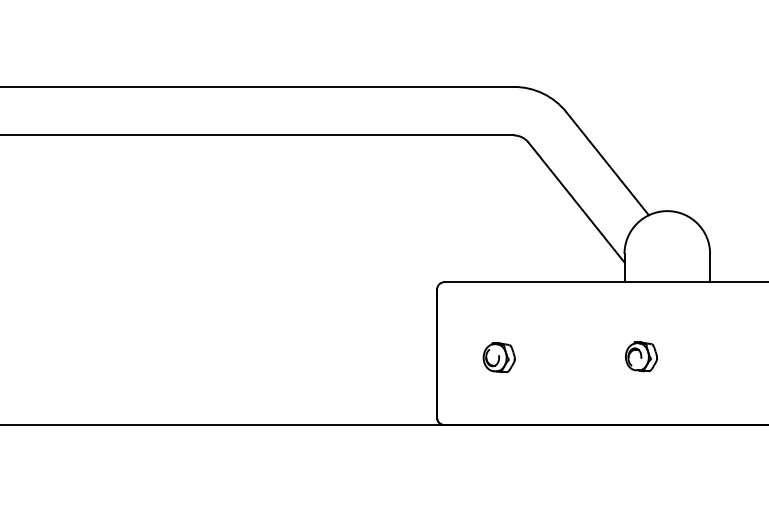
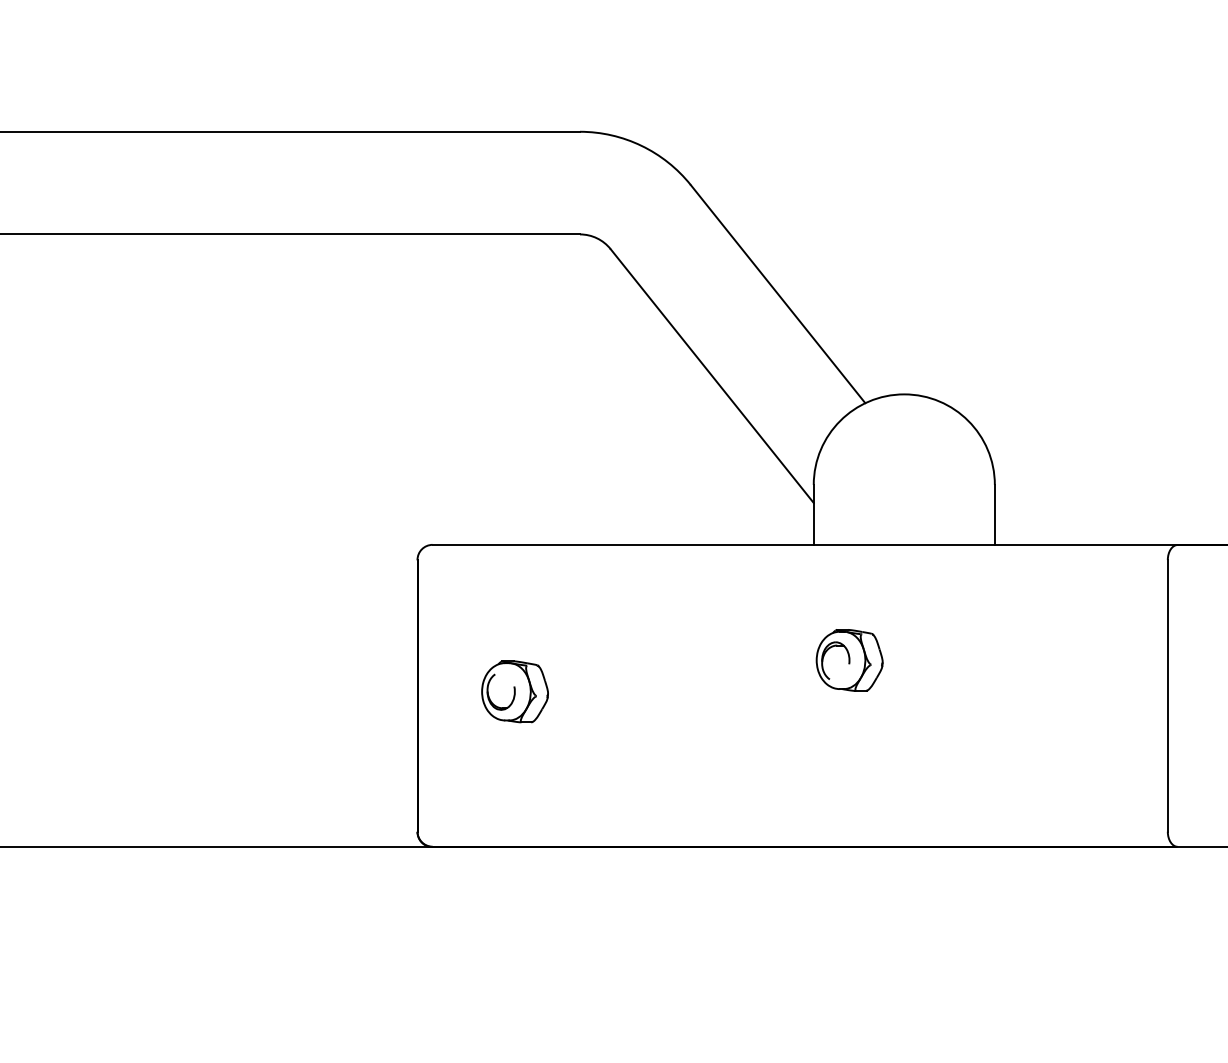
part: (641, 356) -> (849, 659), moved
part: (498, 357) -> (513, 691), moved

